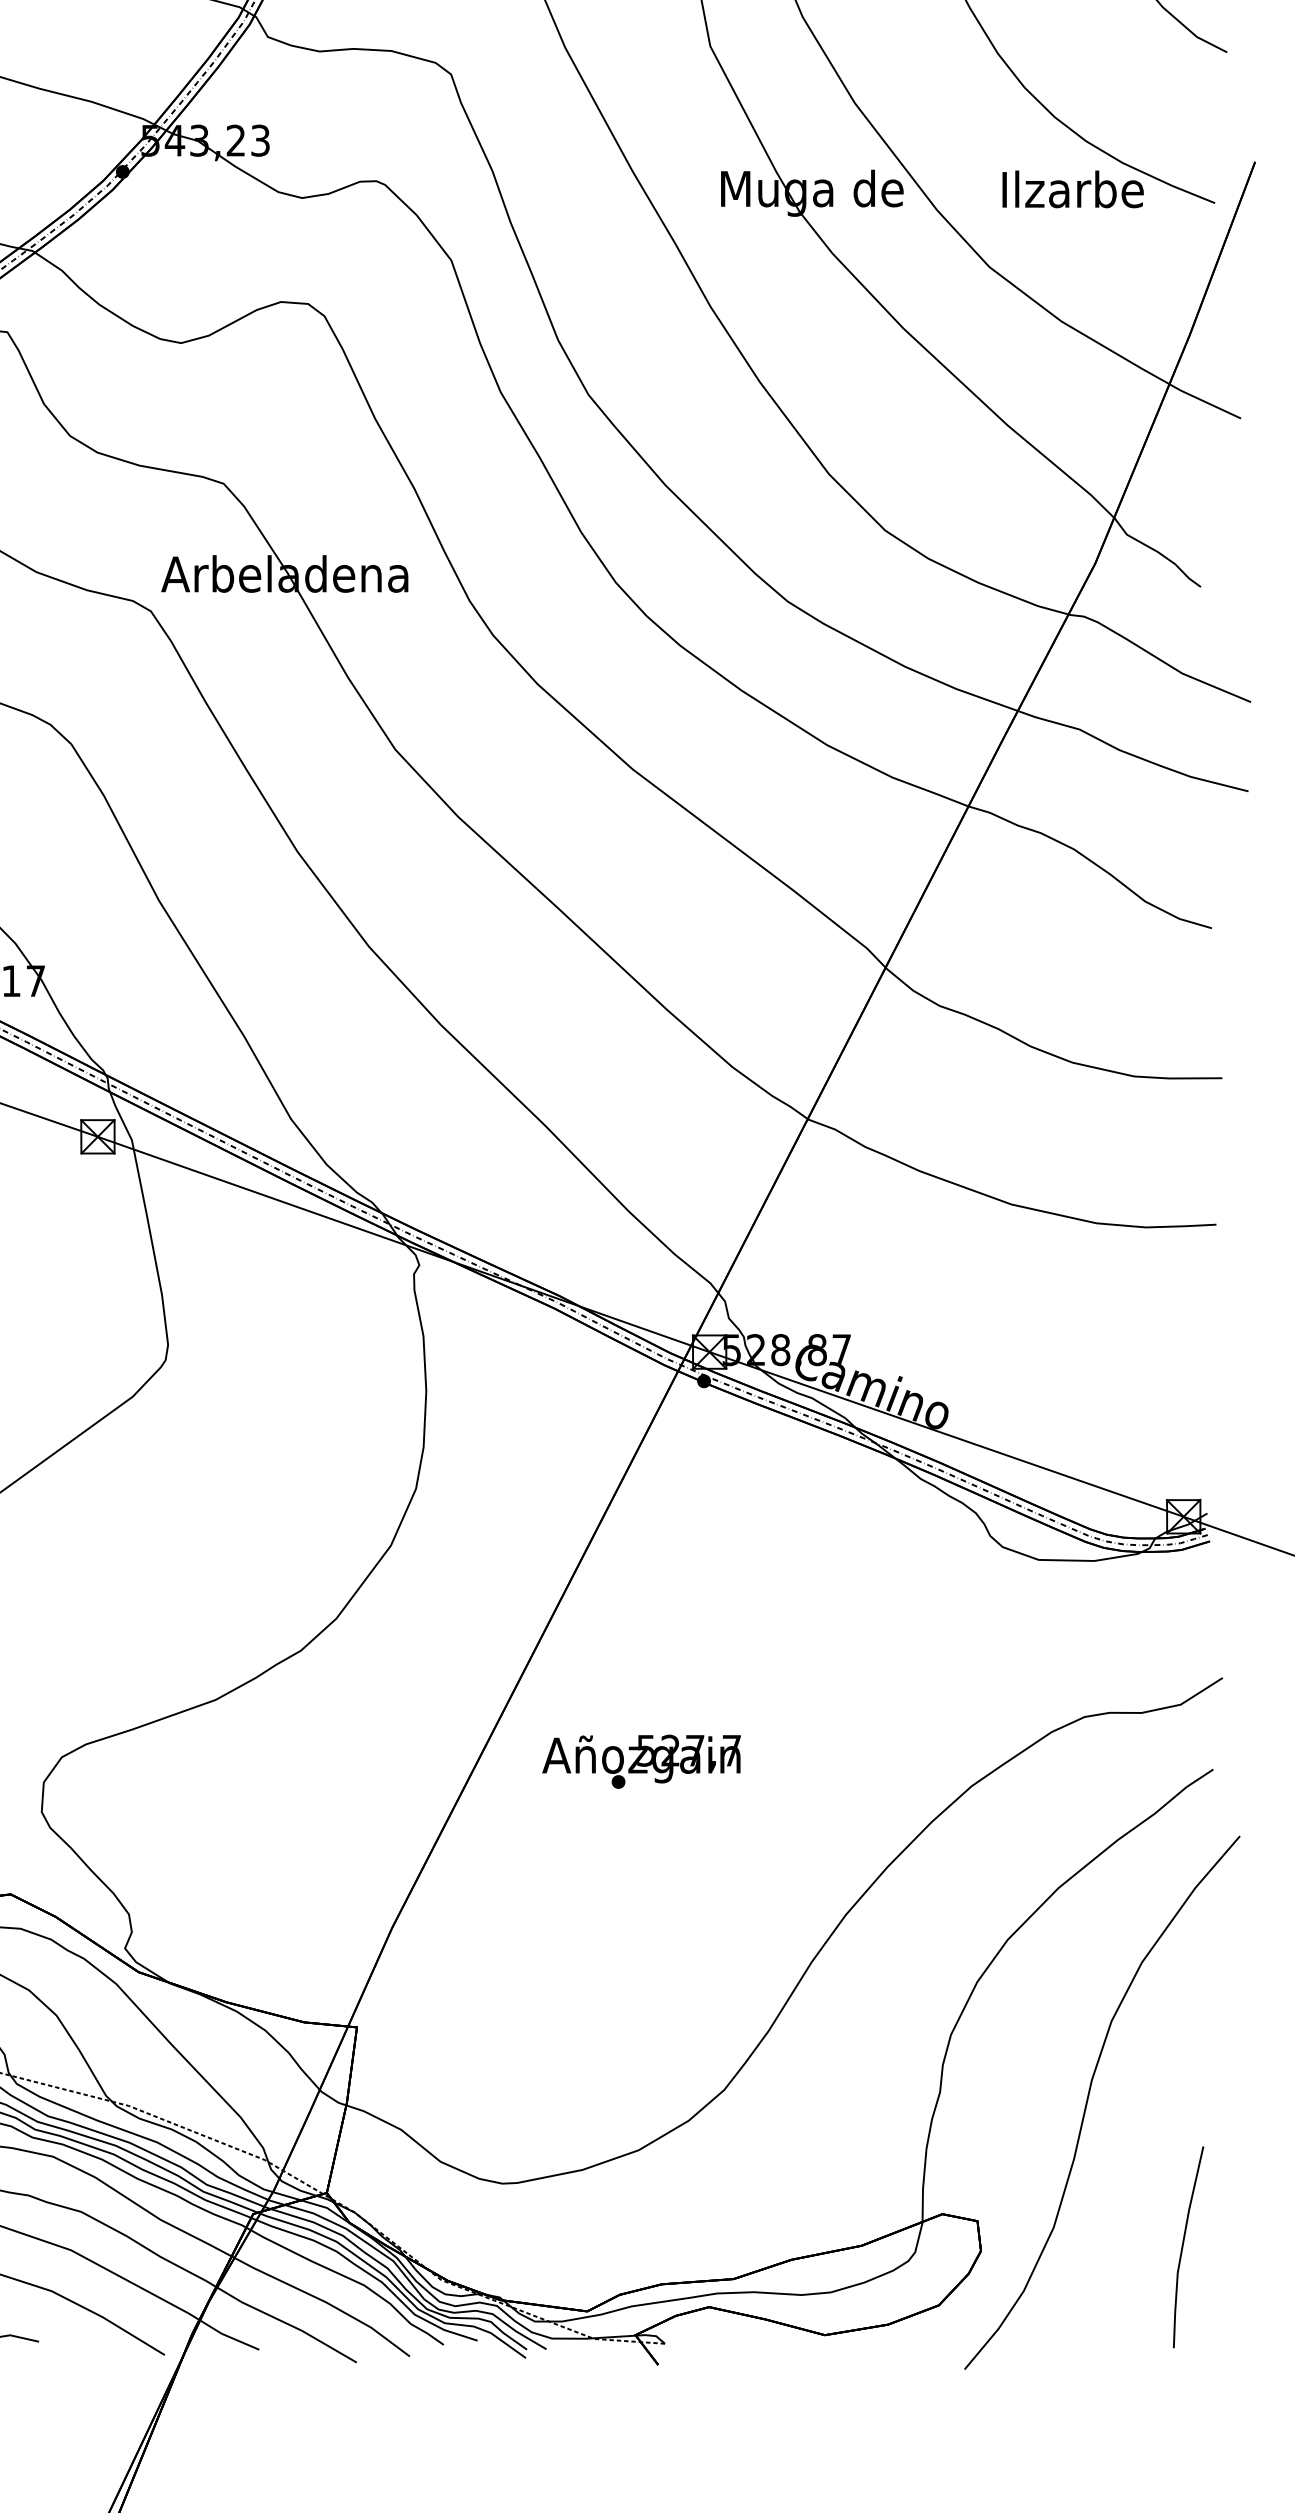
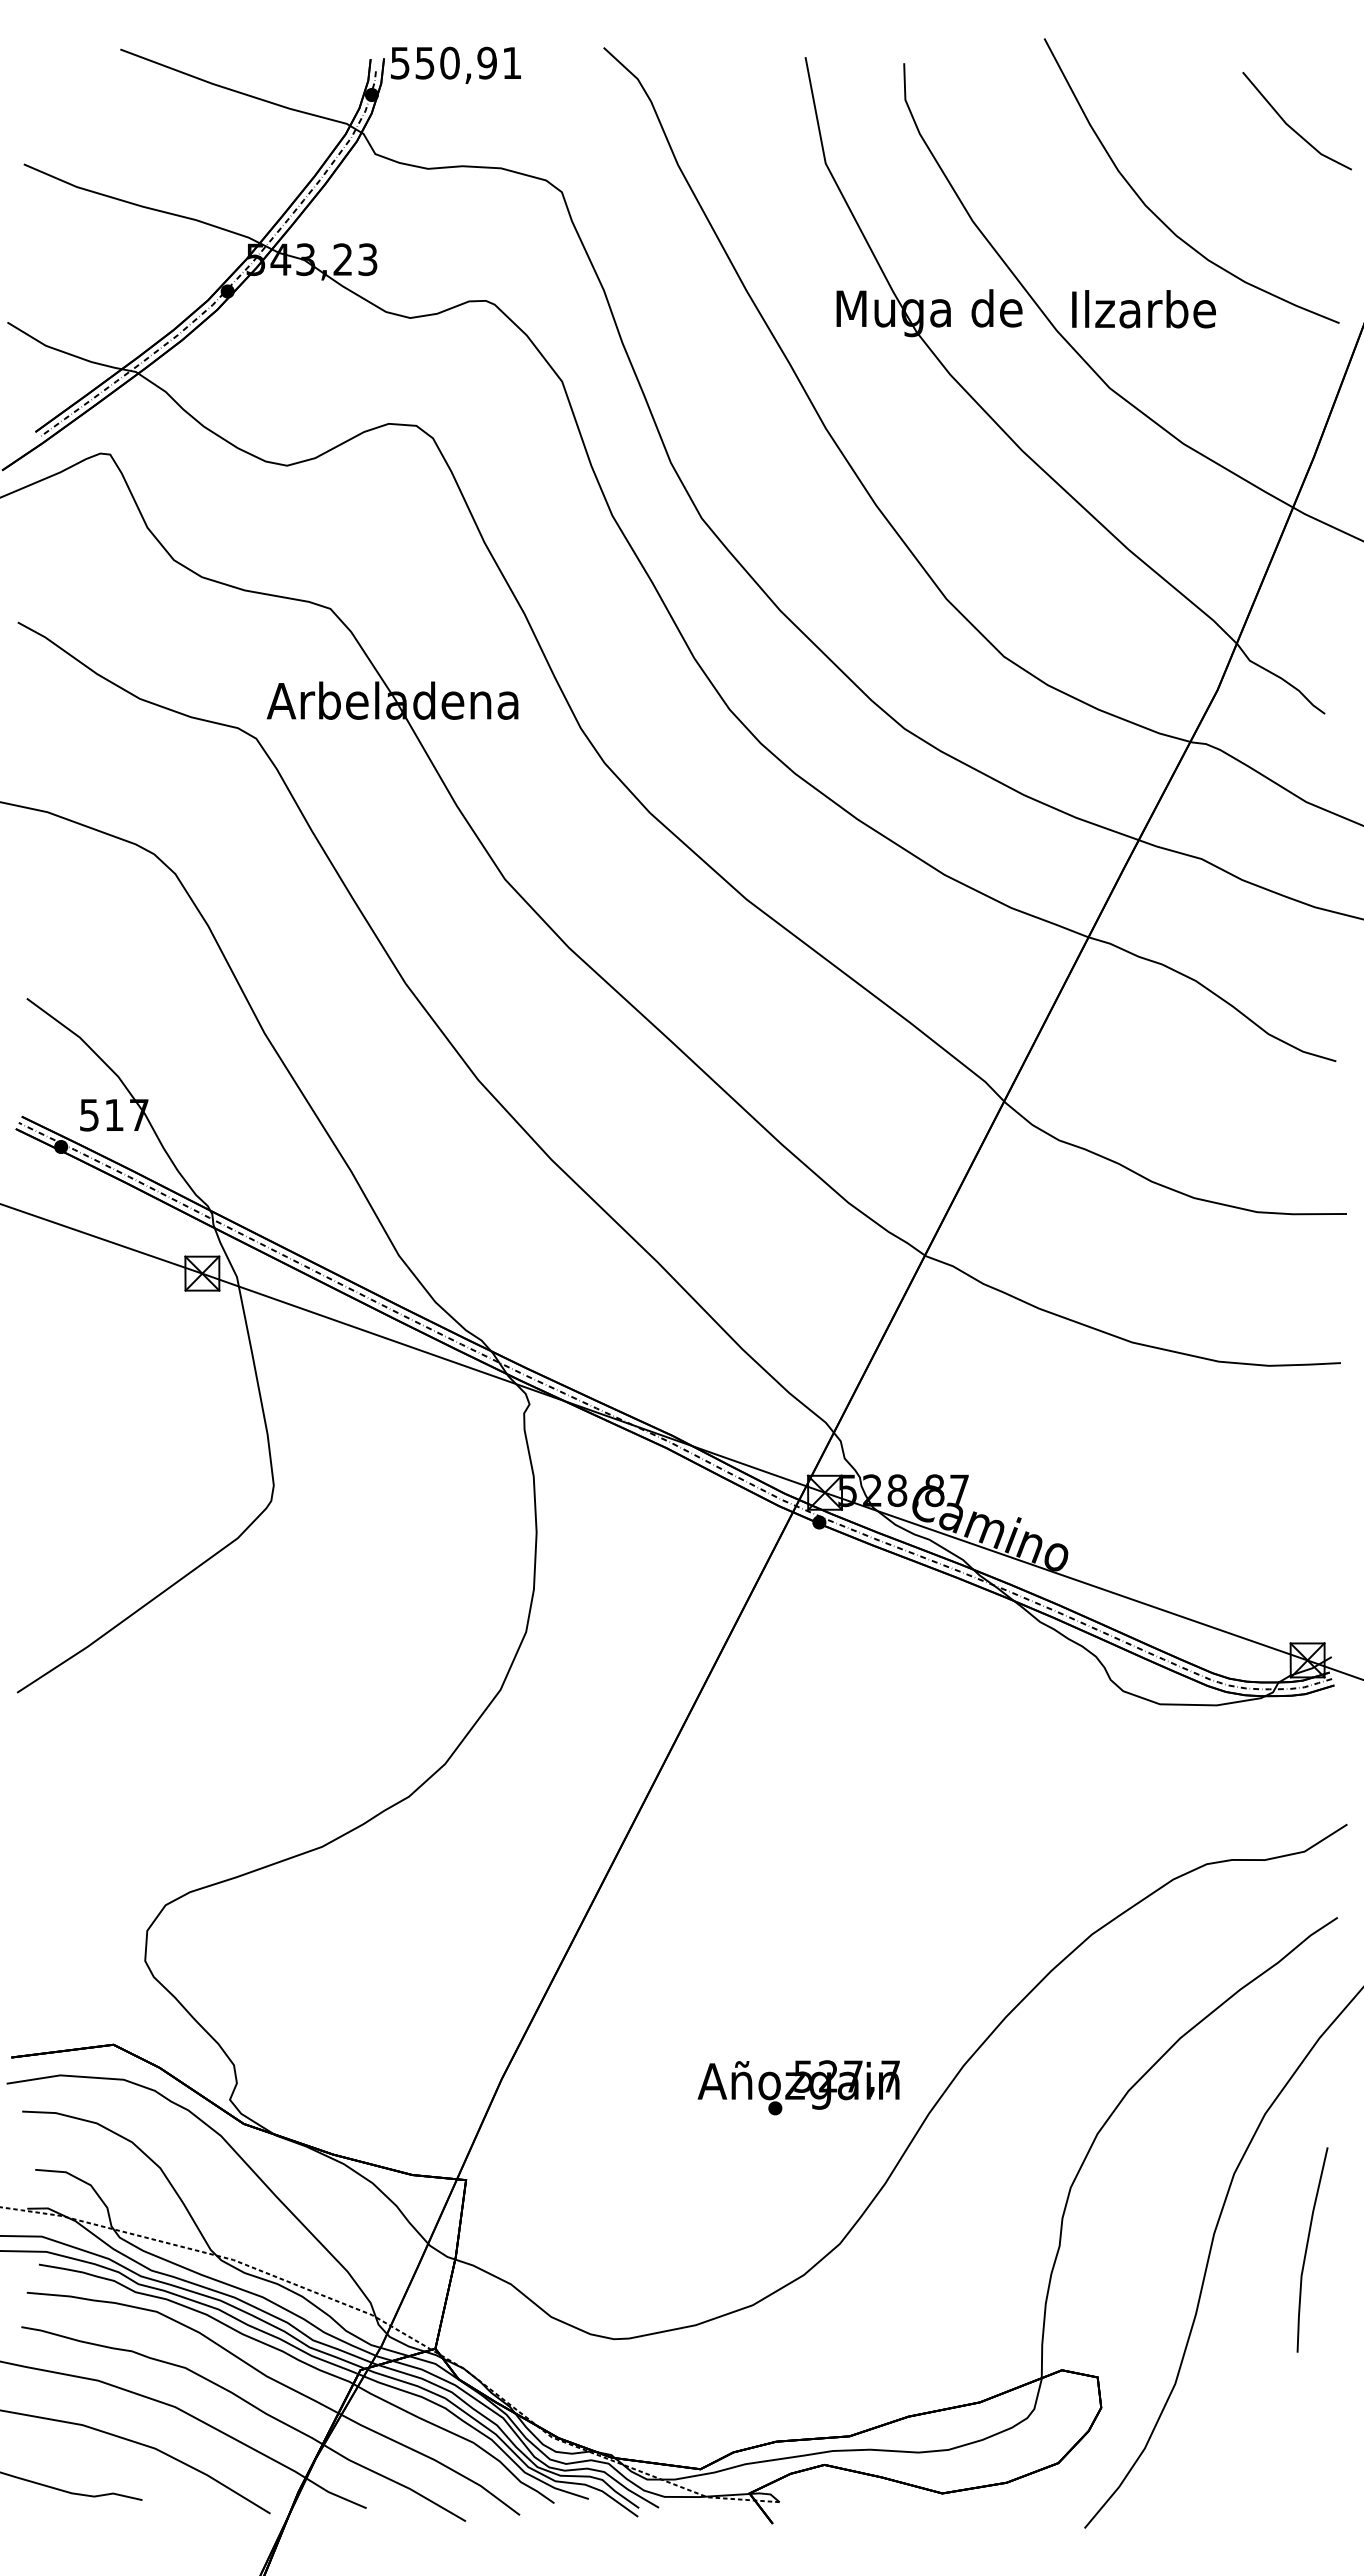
text: (1072, 189) -> (1143, 309), moved
text: (641, 1761) -> (798, 2087), moved
line: (1183, 2246) -> (1307, 2249), moved

